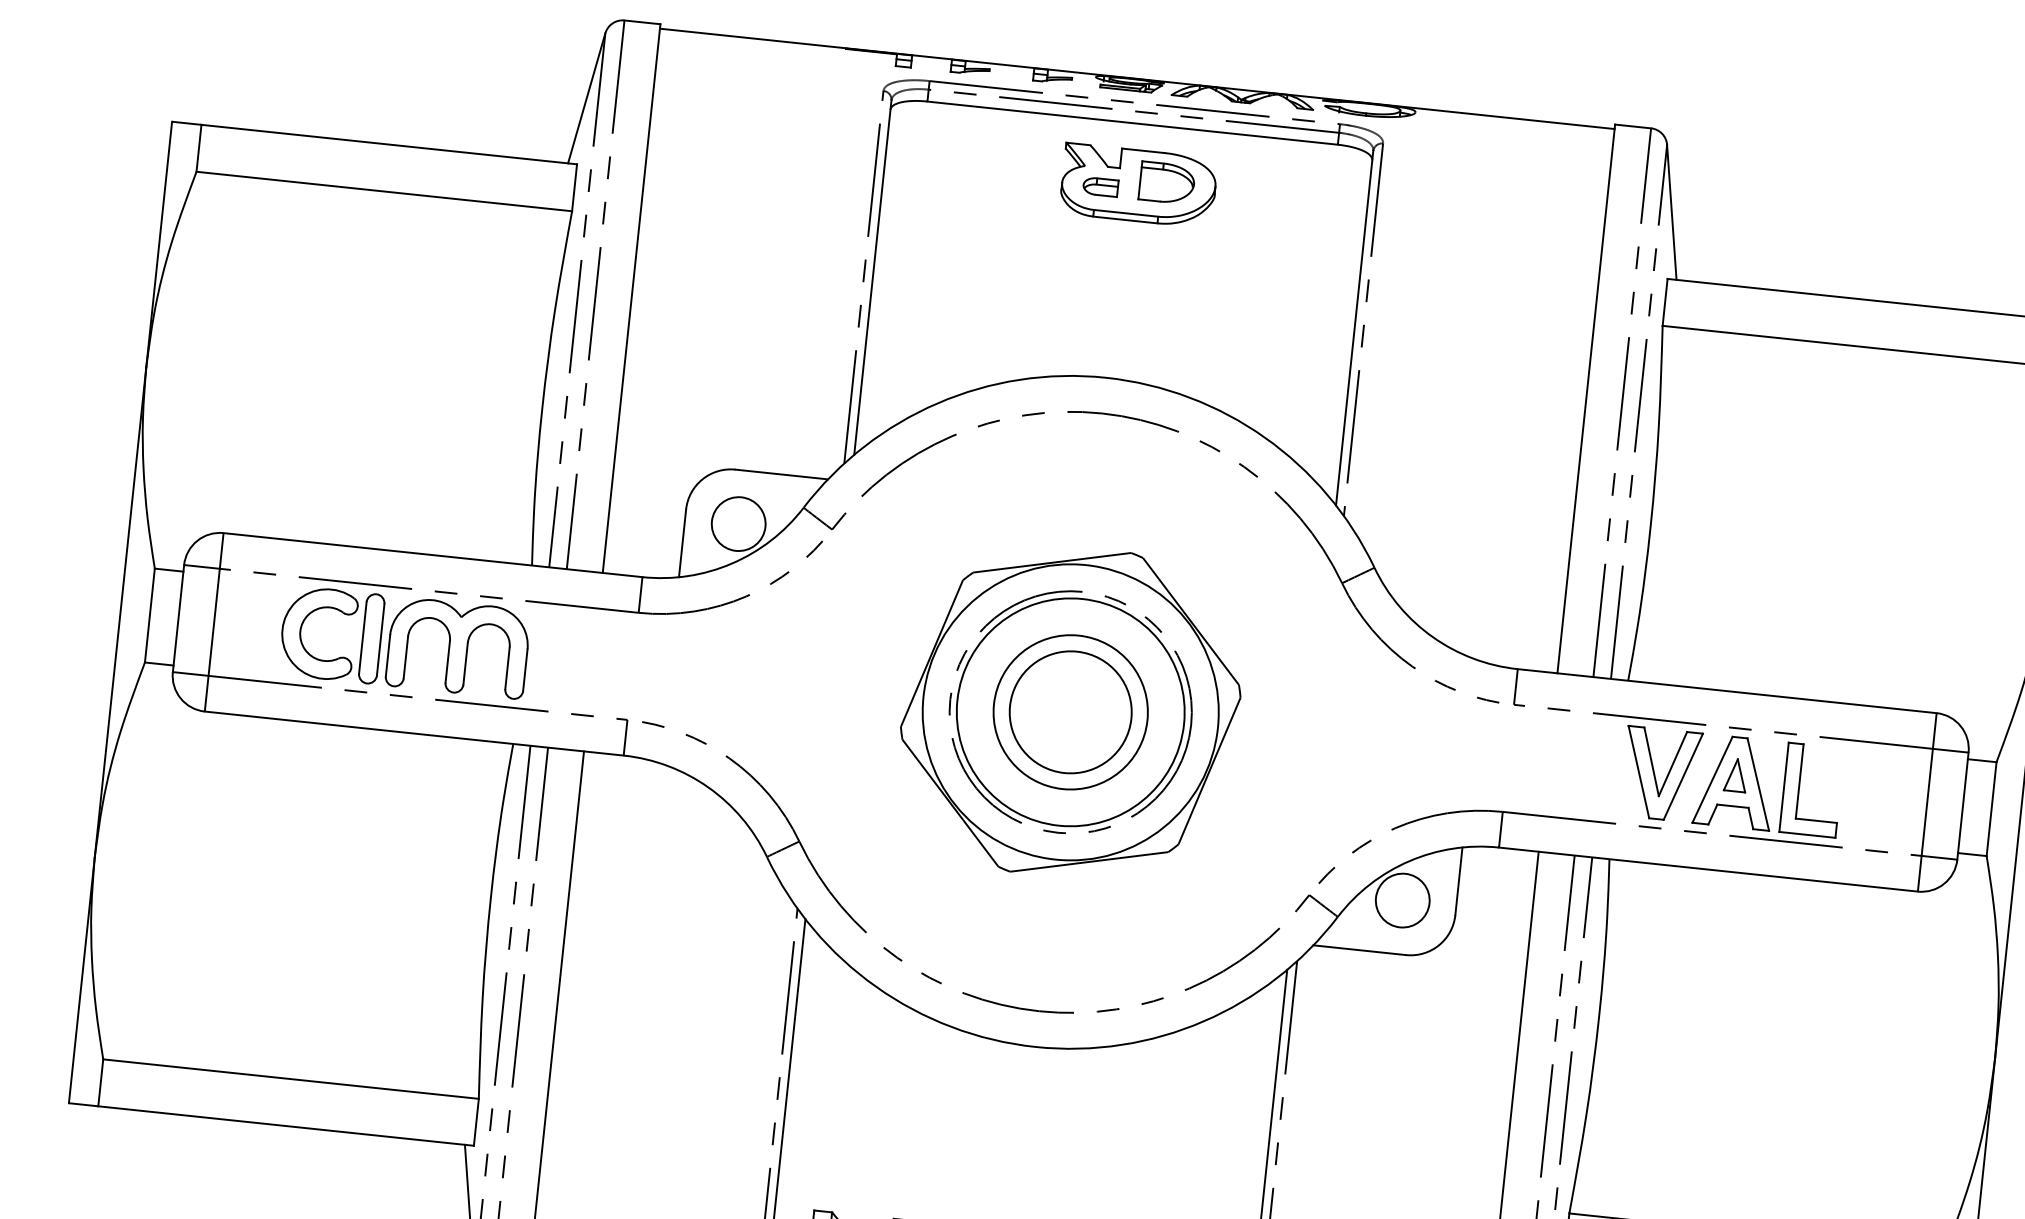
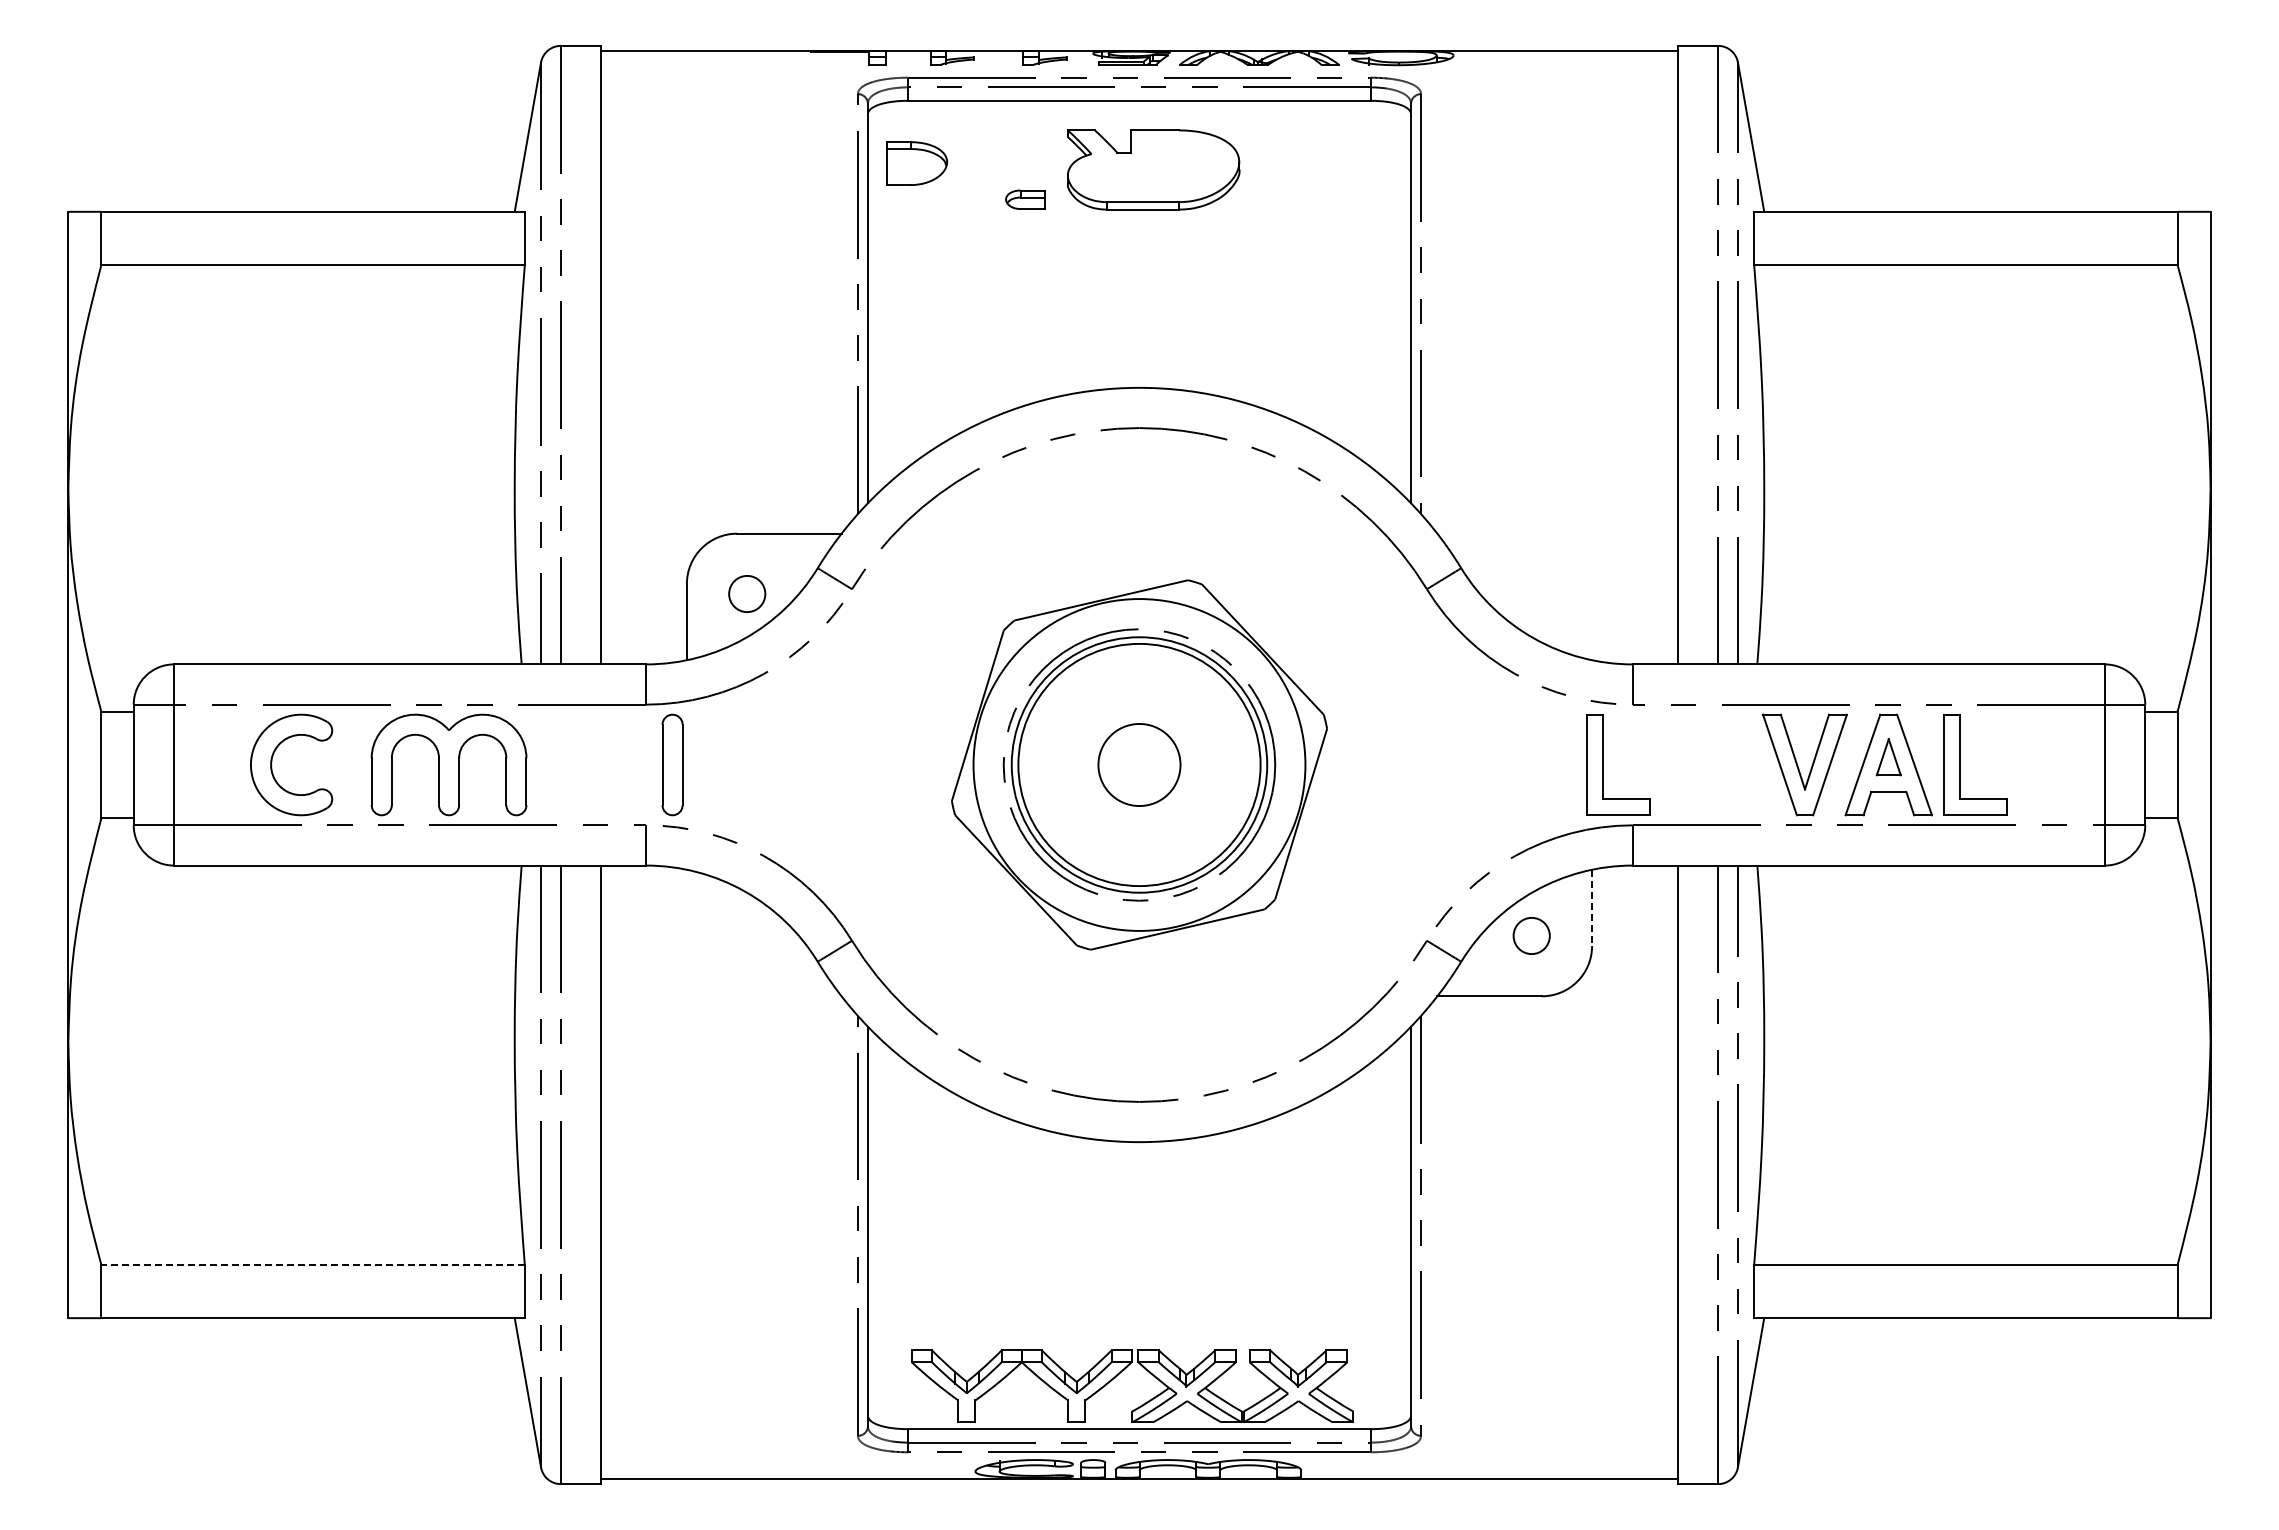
part: (1166, 182) -> (916, 163), moved
part: (1100, 186) -> (1025, 199), moved
circle: (738, 523) -> (747, 593), size x0.6
part: (371, 638) -> (672, 764), moved
circle: (1070, 711) -> (1139, 764), size x0.6
circle: (1070, 711) -> (1139, 764), size x1.4
part: (1482, 755) -> (1603, 764), added
line: (1459, 881) -> (1592, 908), solid -> dashed
circle: (1402, 900) -> (1531, 935), size x0.6
line: (291, 1079) -> (313, 1265), solid -> dashed

